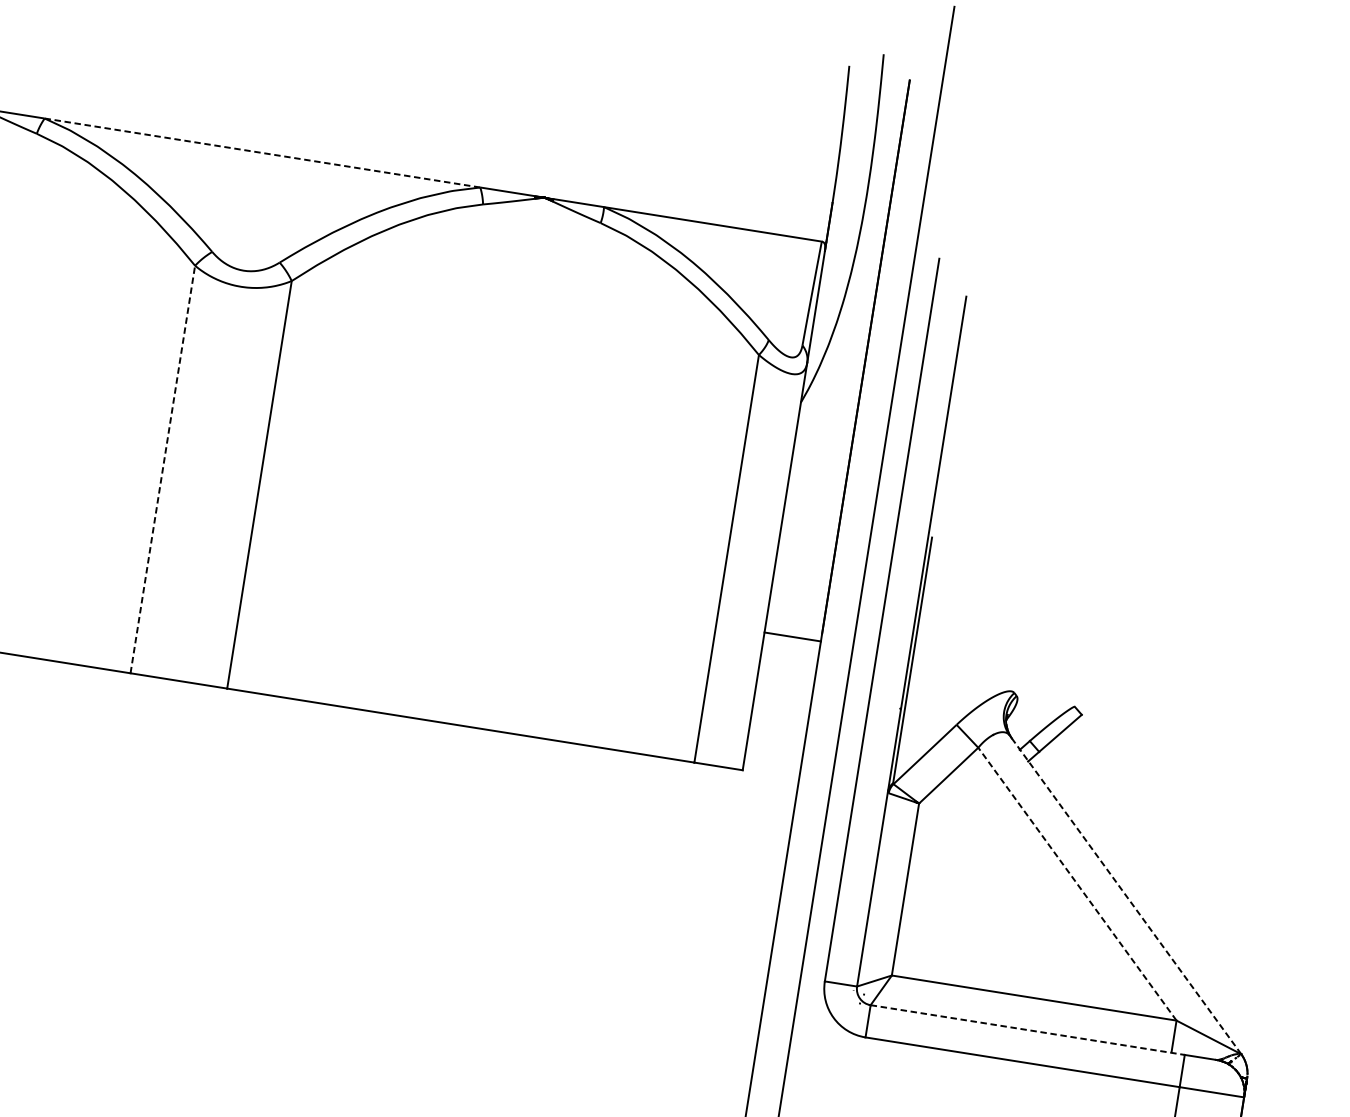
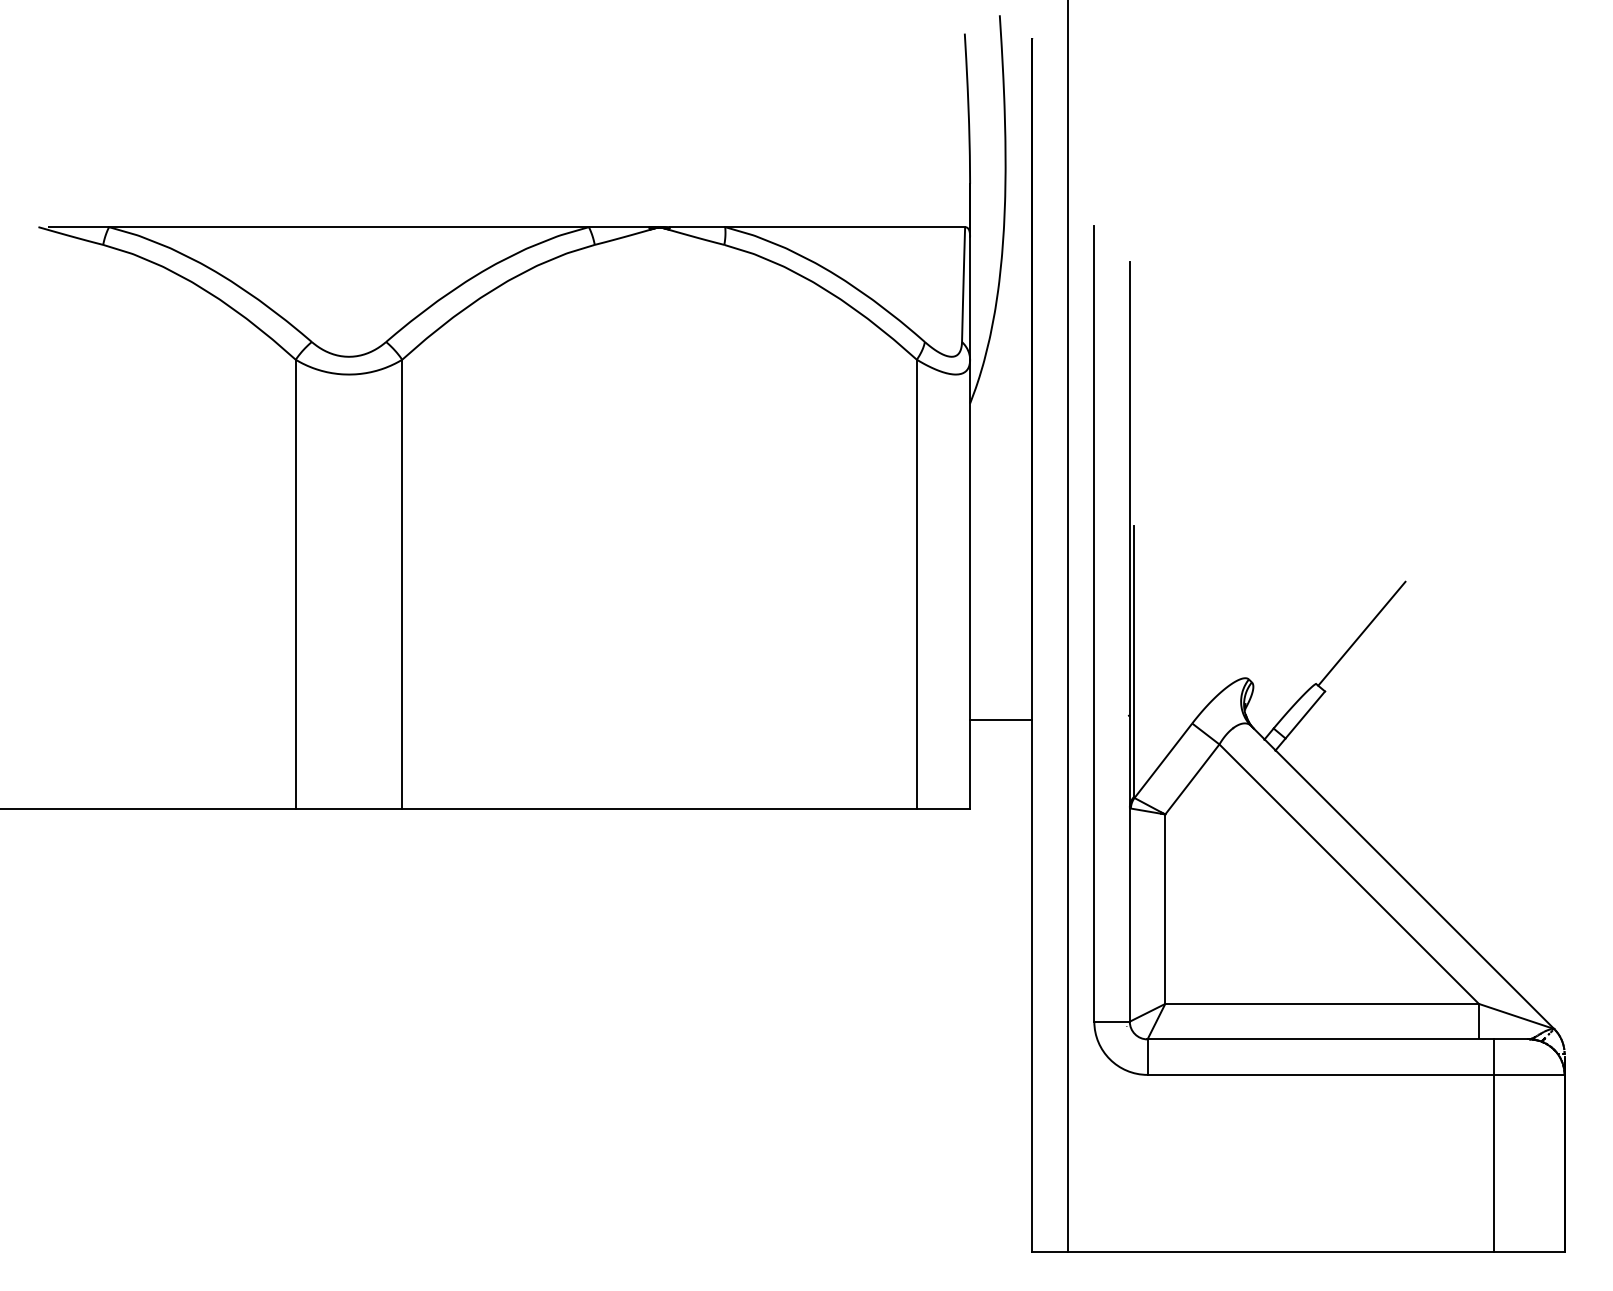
line: (262, 153) -> (349, 227), dashed -> solid
line: (162, 468) -> (295, 583), dashed -> solid
line: (793, 636) -> (1001, 719), moved
line: (1123, 667) -> (1361, 633), added
line: (1076, 883) -> (1348, 873), dashed -> solid
line: (1125, 894) -> (1402, 877), dashed -> solid
line: (1028, 1030) -> (1321, 1039), dashed -> solid

